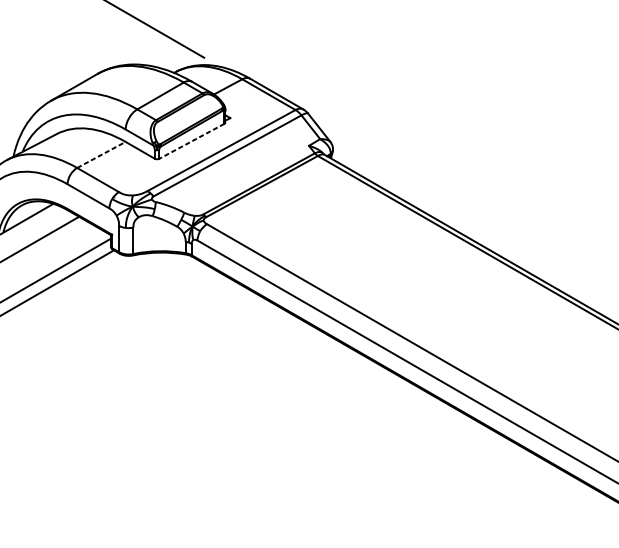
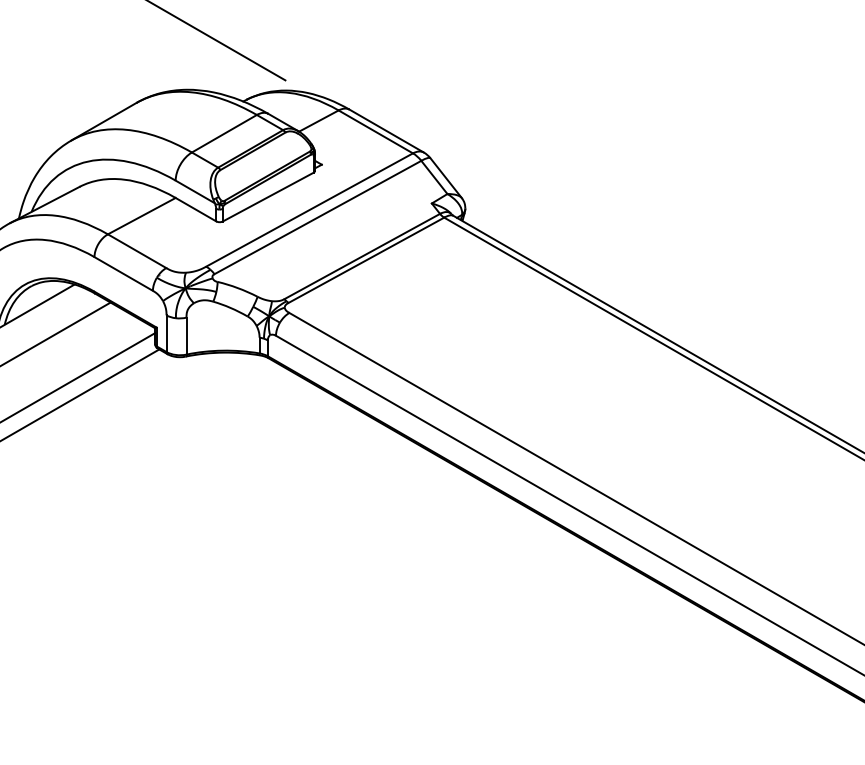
line: (192, 141) -> (268, 197), dashed -> solid
line: (101, 154) -> (142, 215), dashed -> solid

